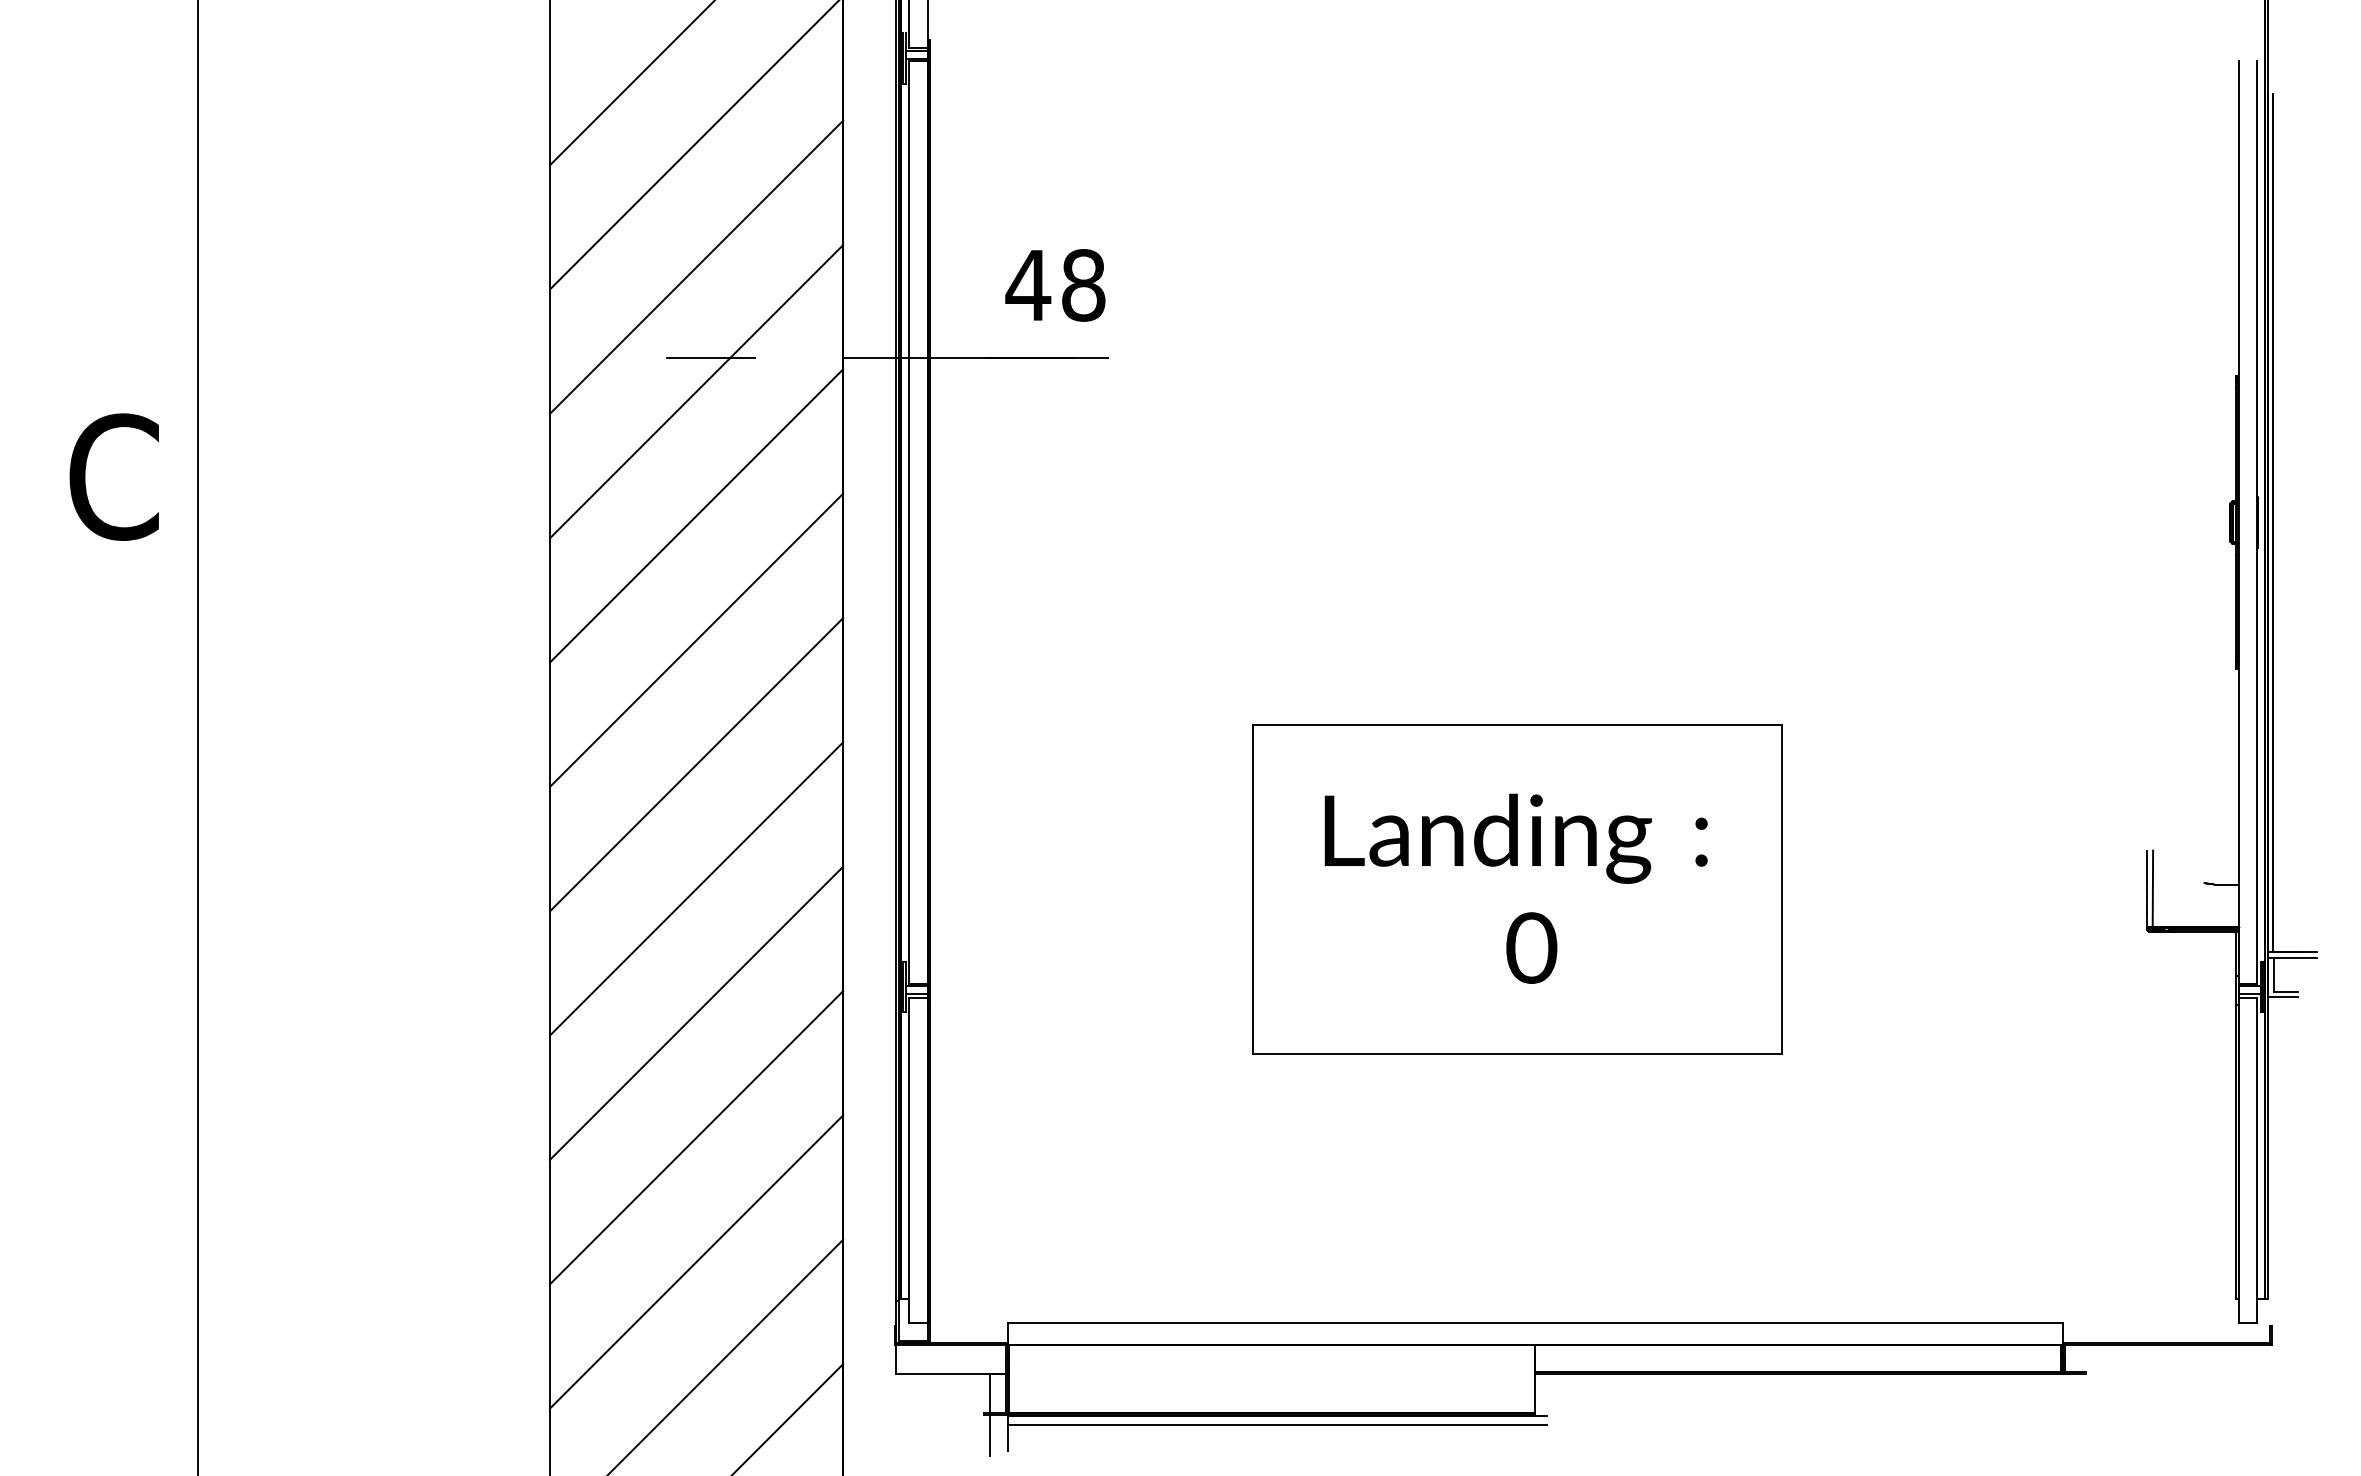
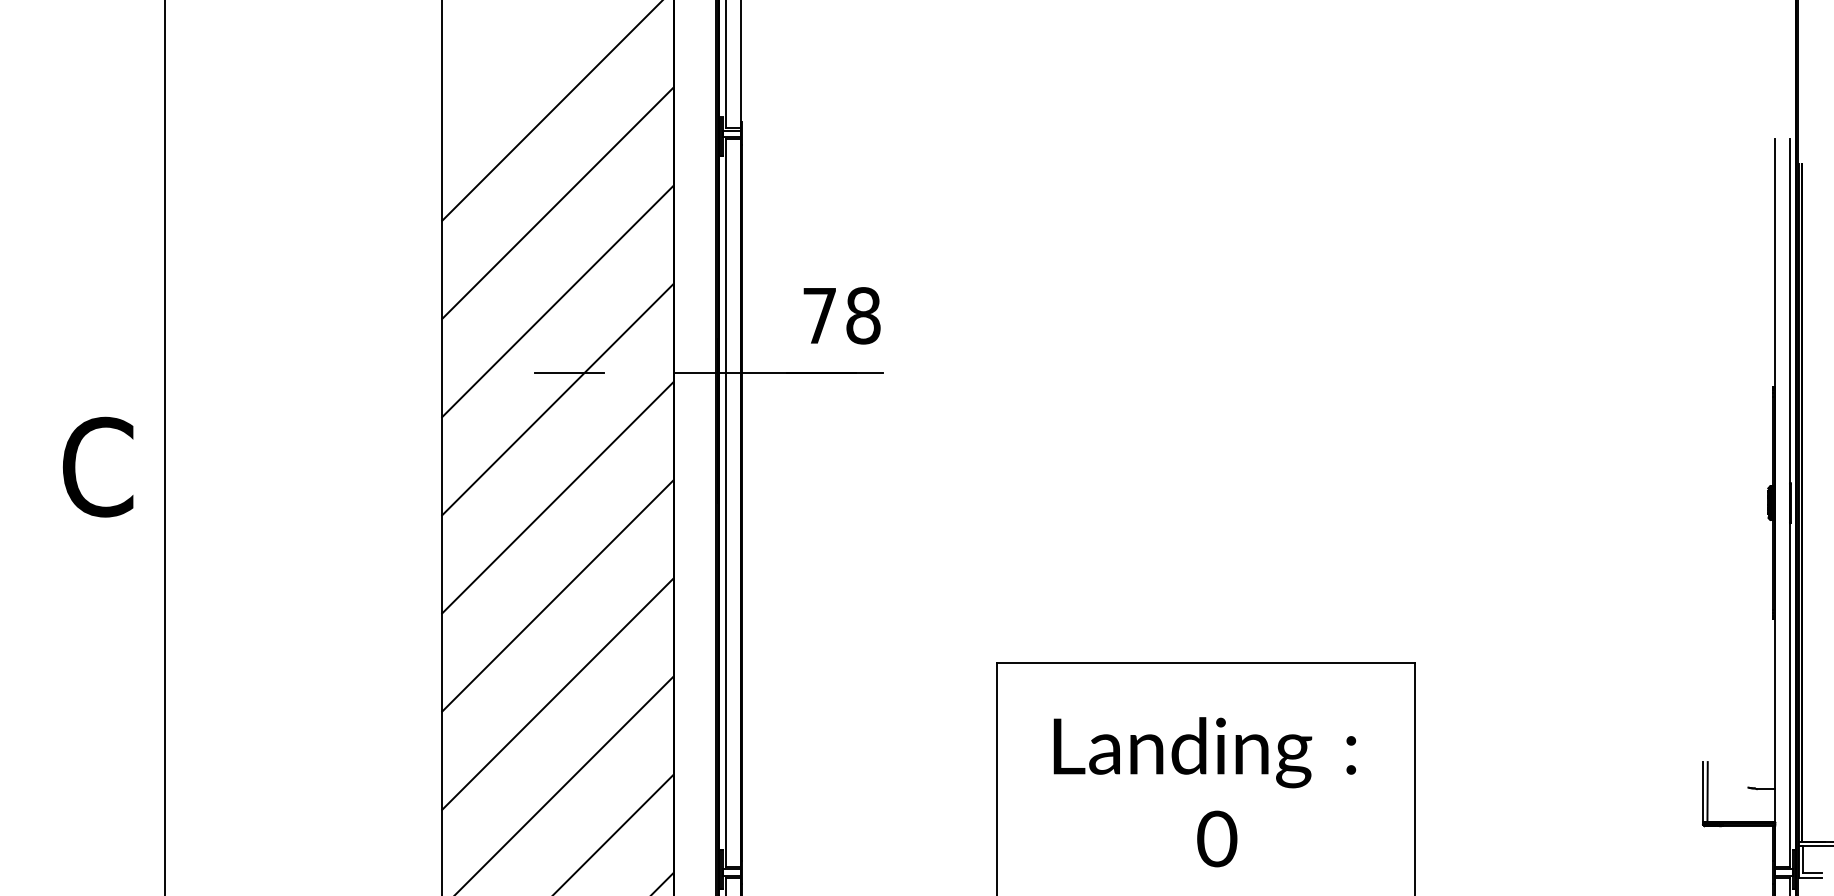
text: (1028, 285) -> (819, 315), 48 -> 78

